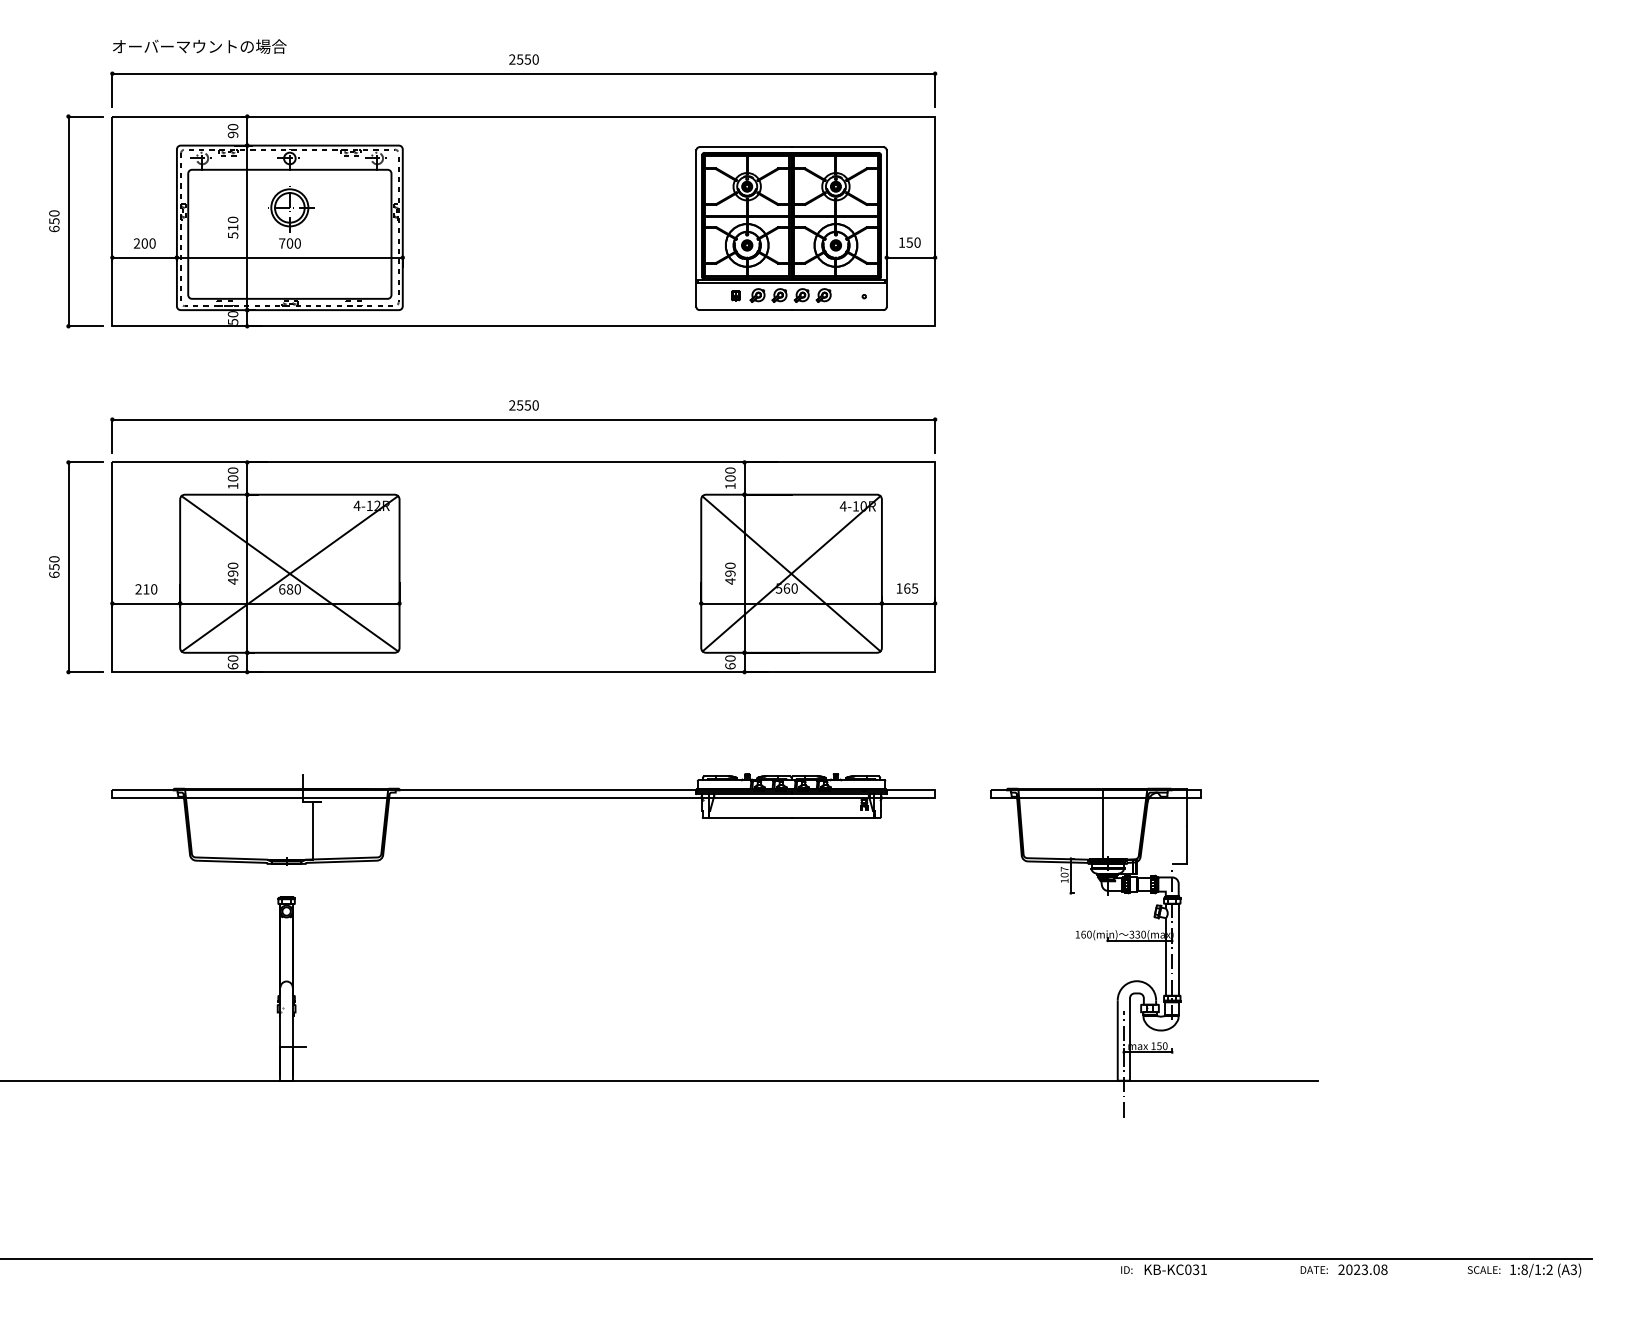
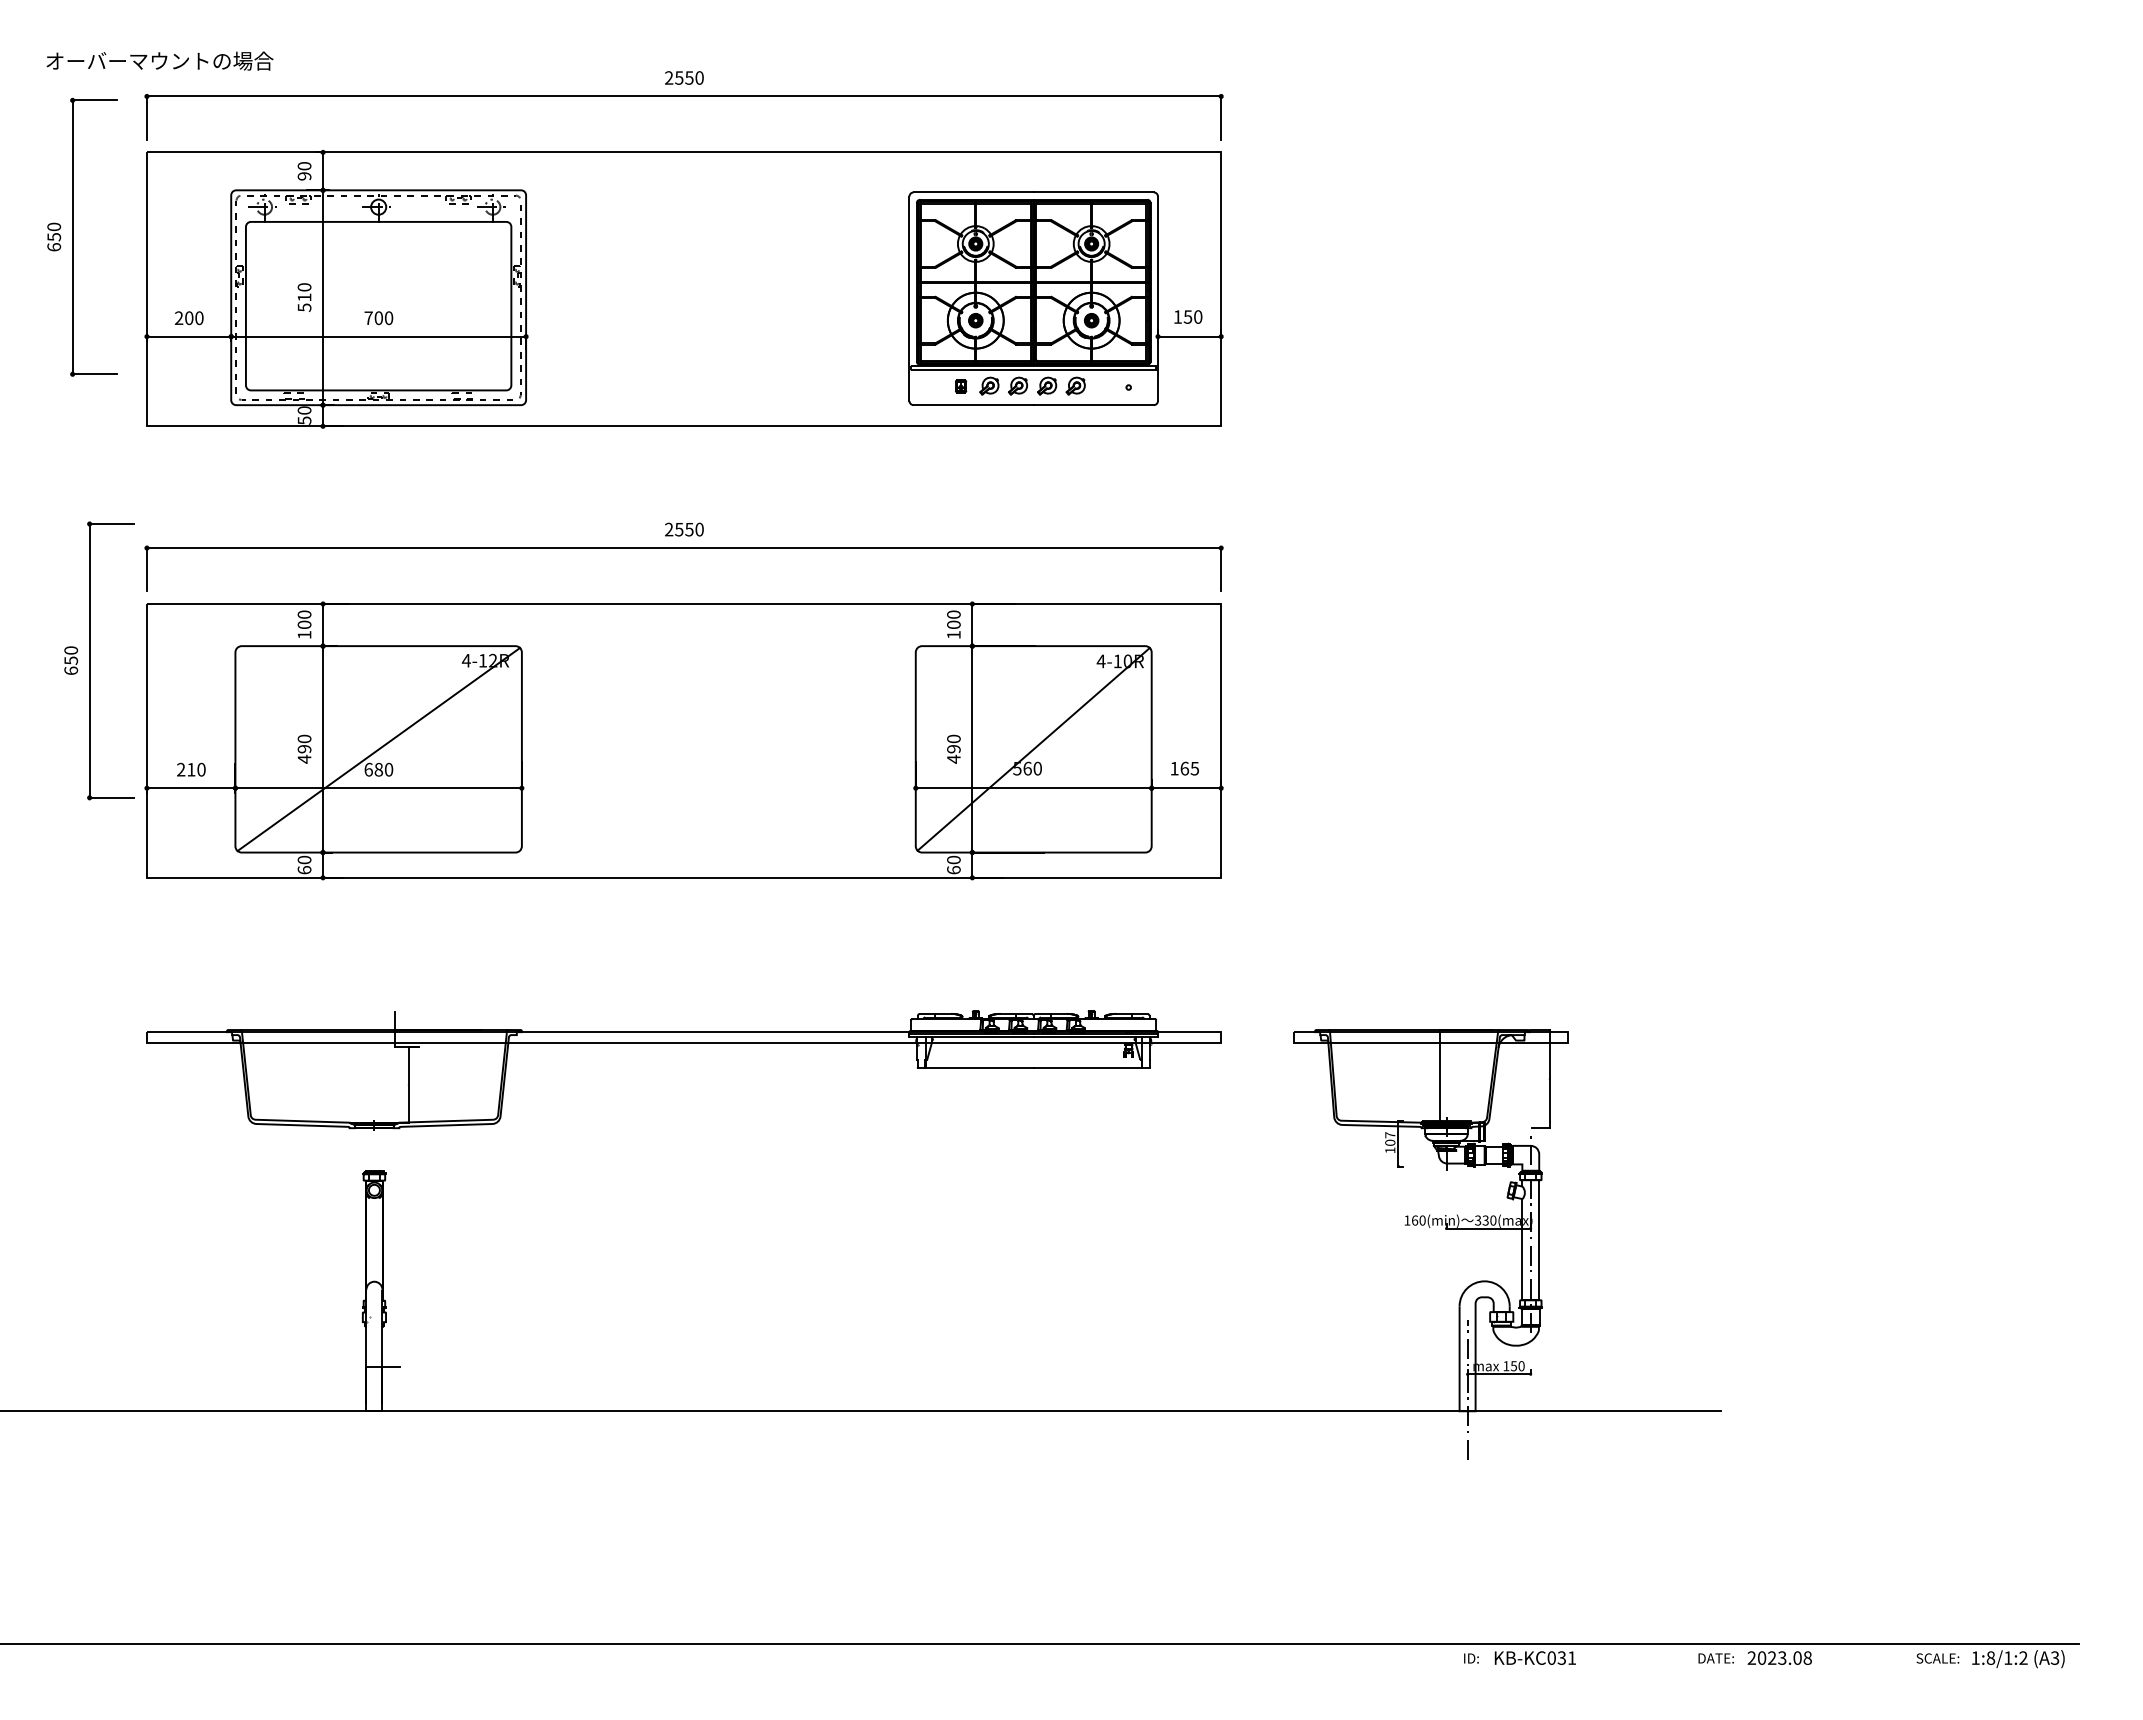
text: (199, 46) -> (159, 60), moved
part: (291, 209) -> (380, 273), removed
part: (69, 220) -> (73, 236), moved
part: (69, 566) -> (90, 660), moved
line: (289, 573) -> (378, 749), removed
line: (791, 573) -> (1033, 749), removed

